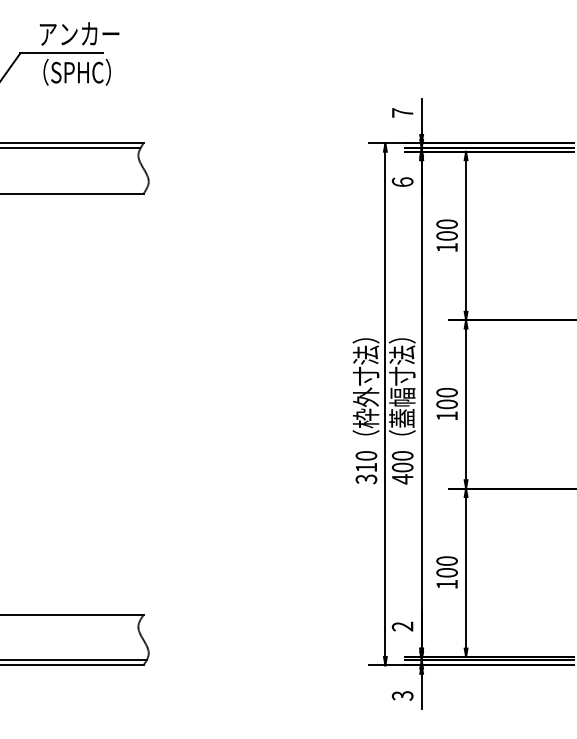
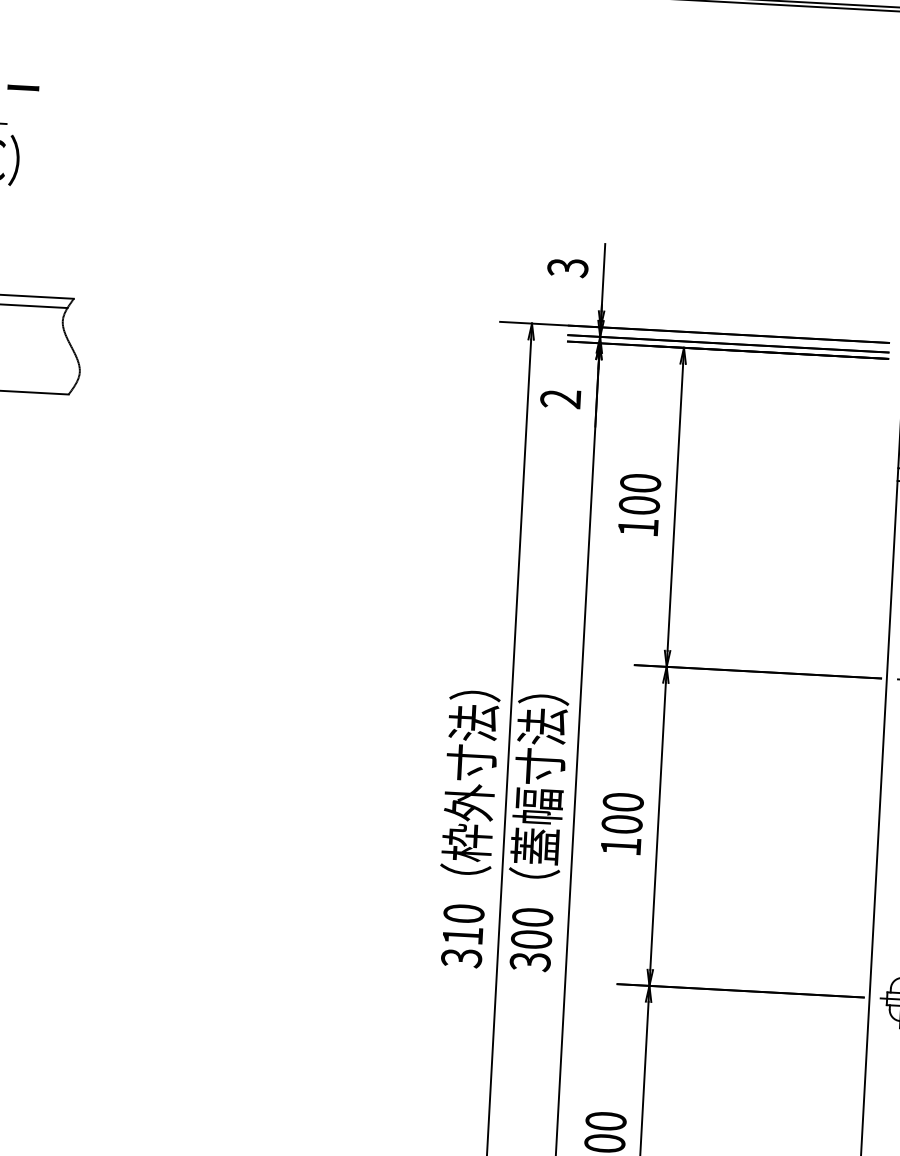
text: (402, 112) -> (567, 266), 7 -> 3
text: (402, 182) -> (560, 399), 6 -> 2
text: (402, 479) -> (529, 962), 400 -> 300

